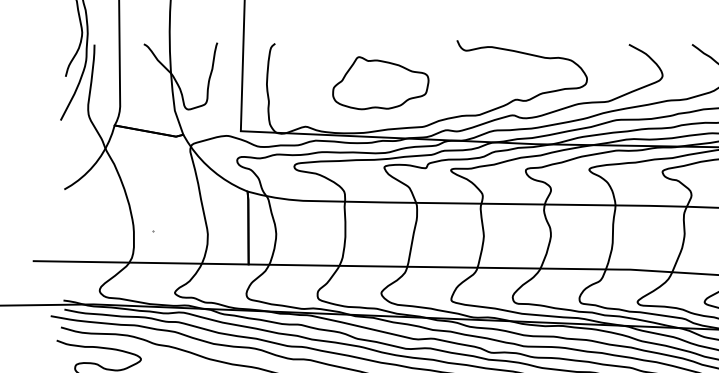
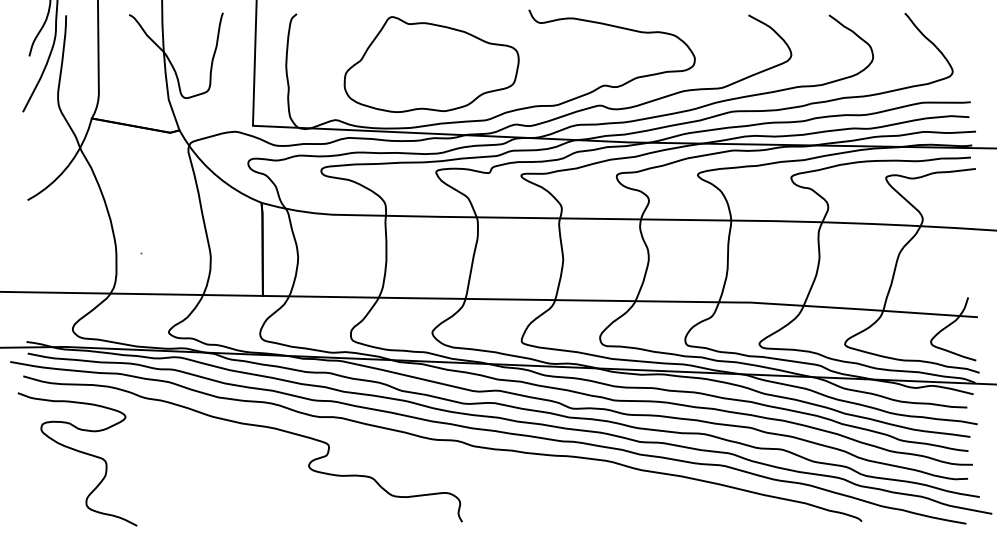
part: (380, 83) -> (431, 64), size x1.43

